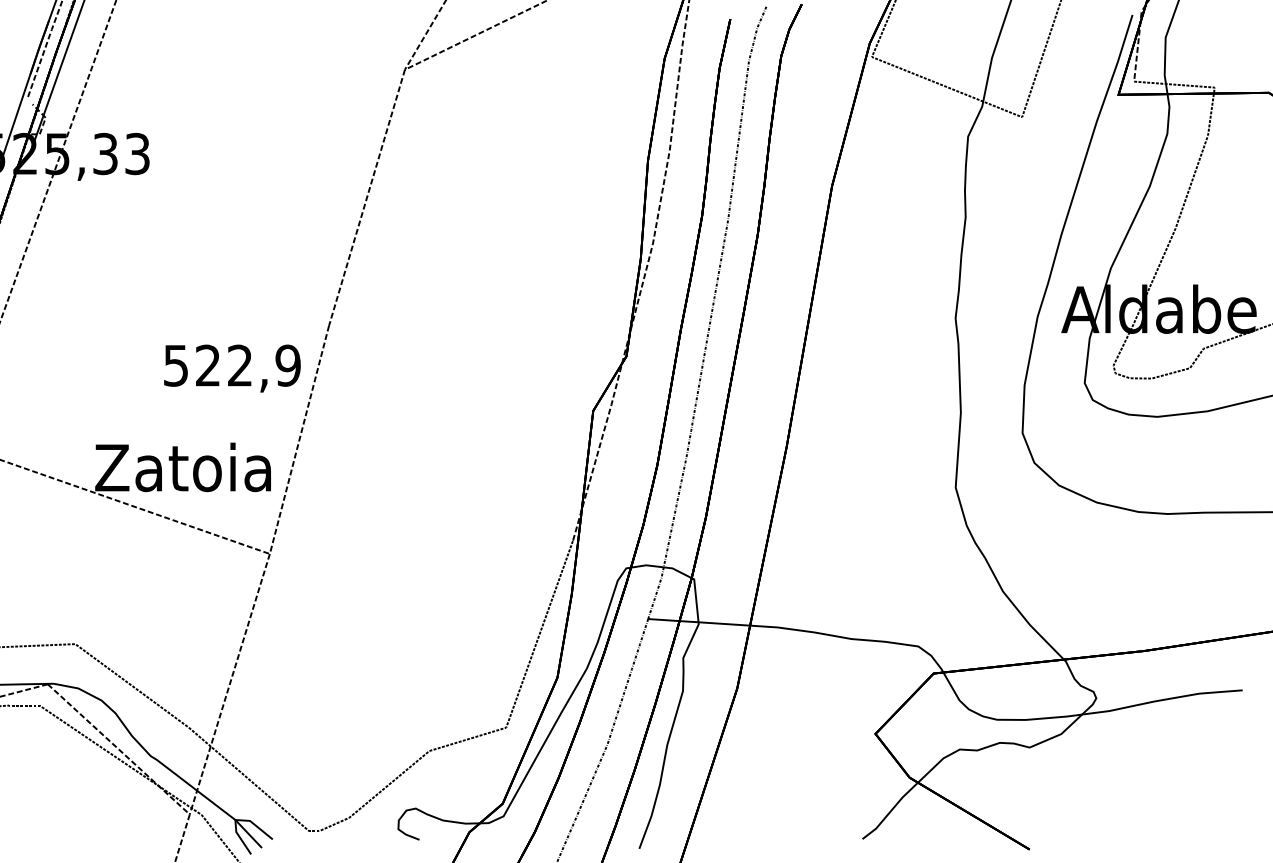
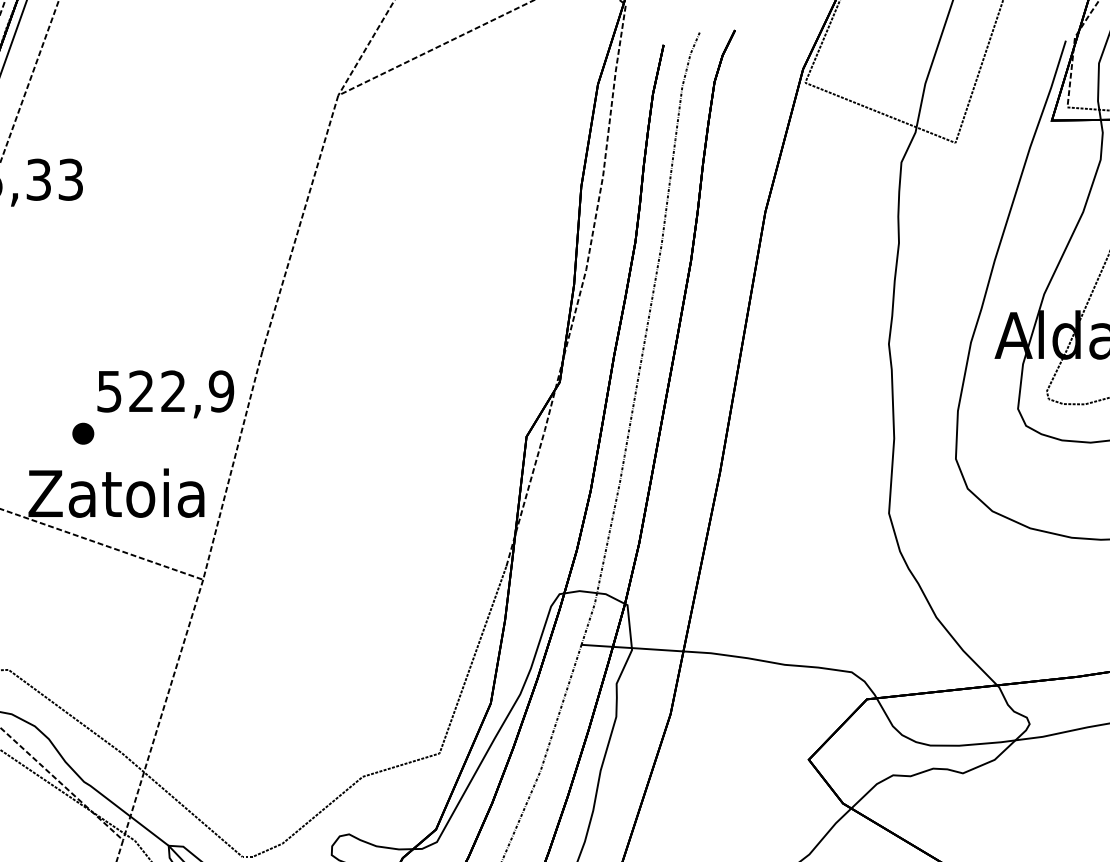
part: (149, 407) -> (82, 433), added

